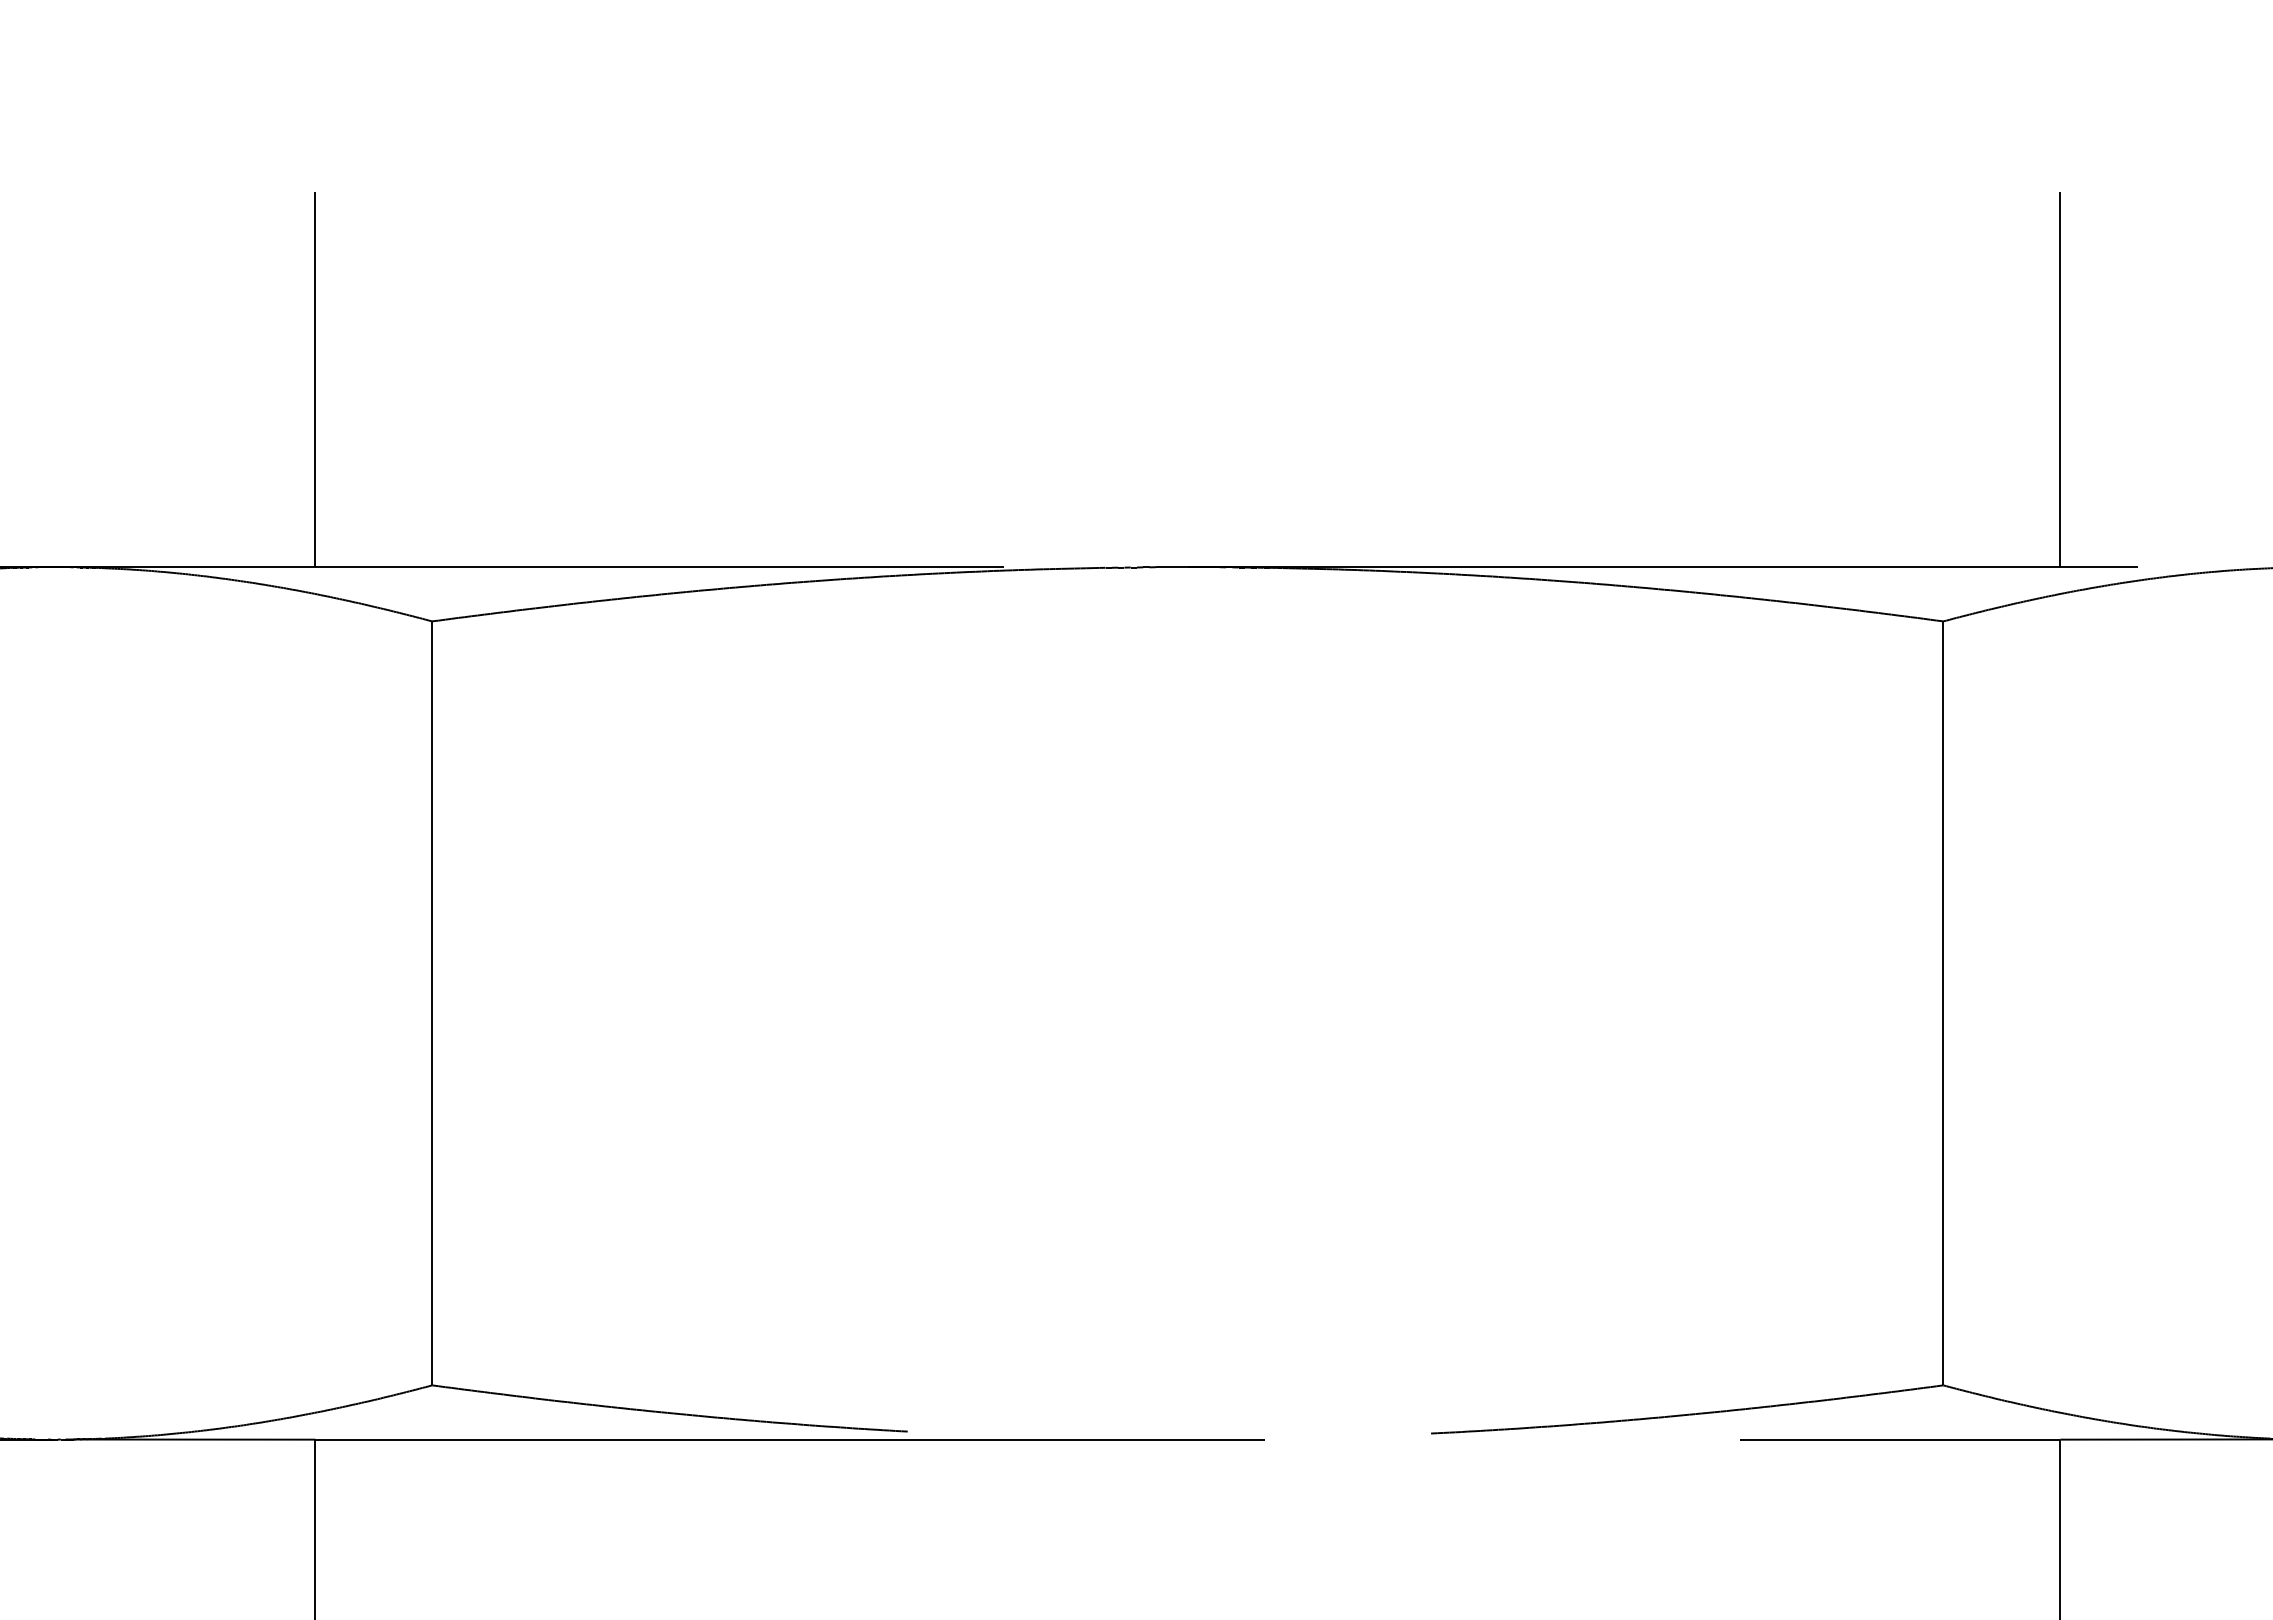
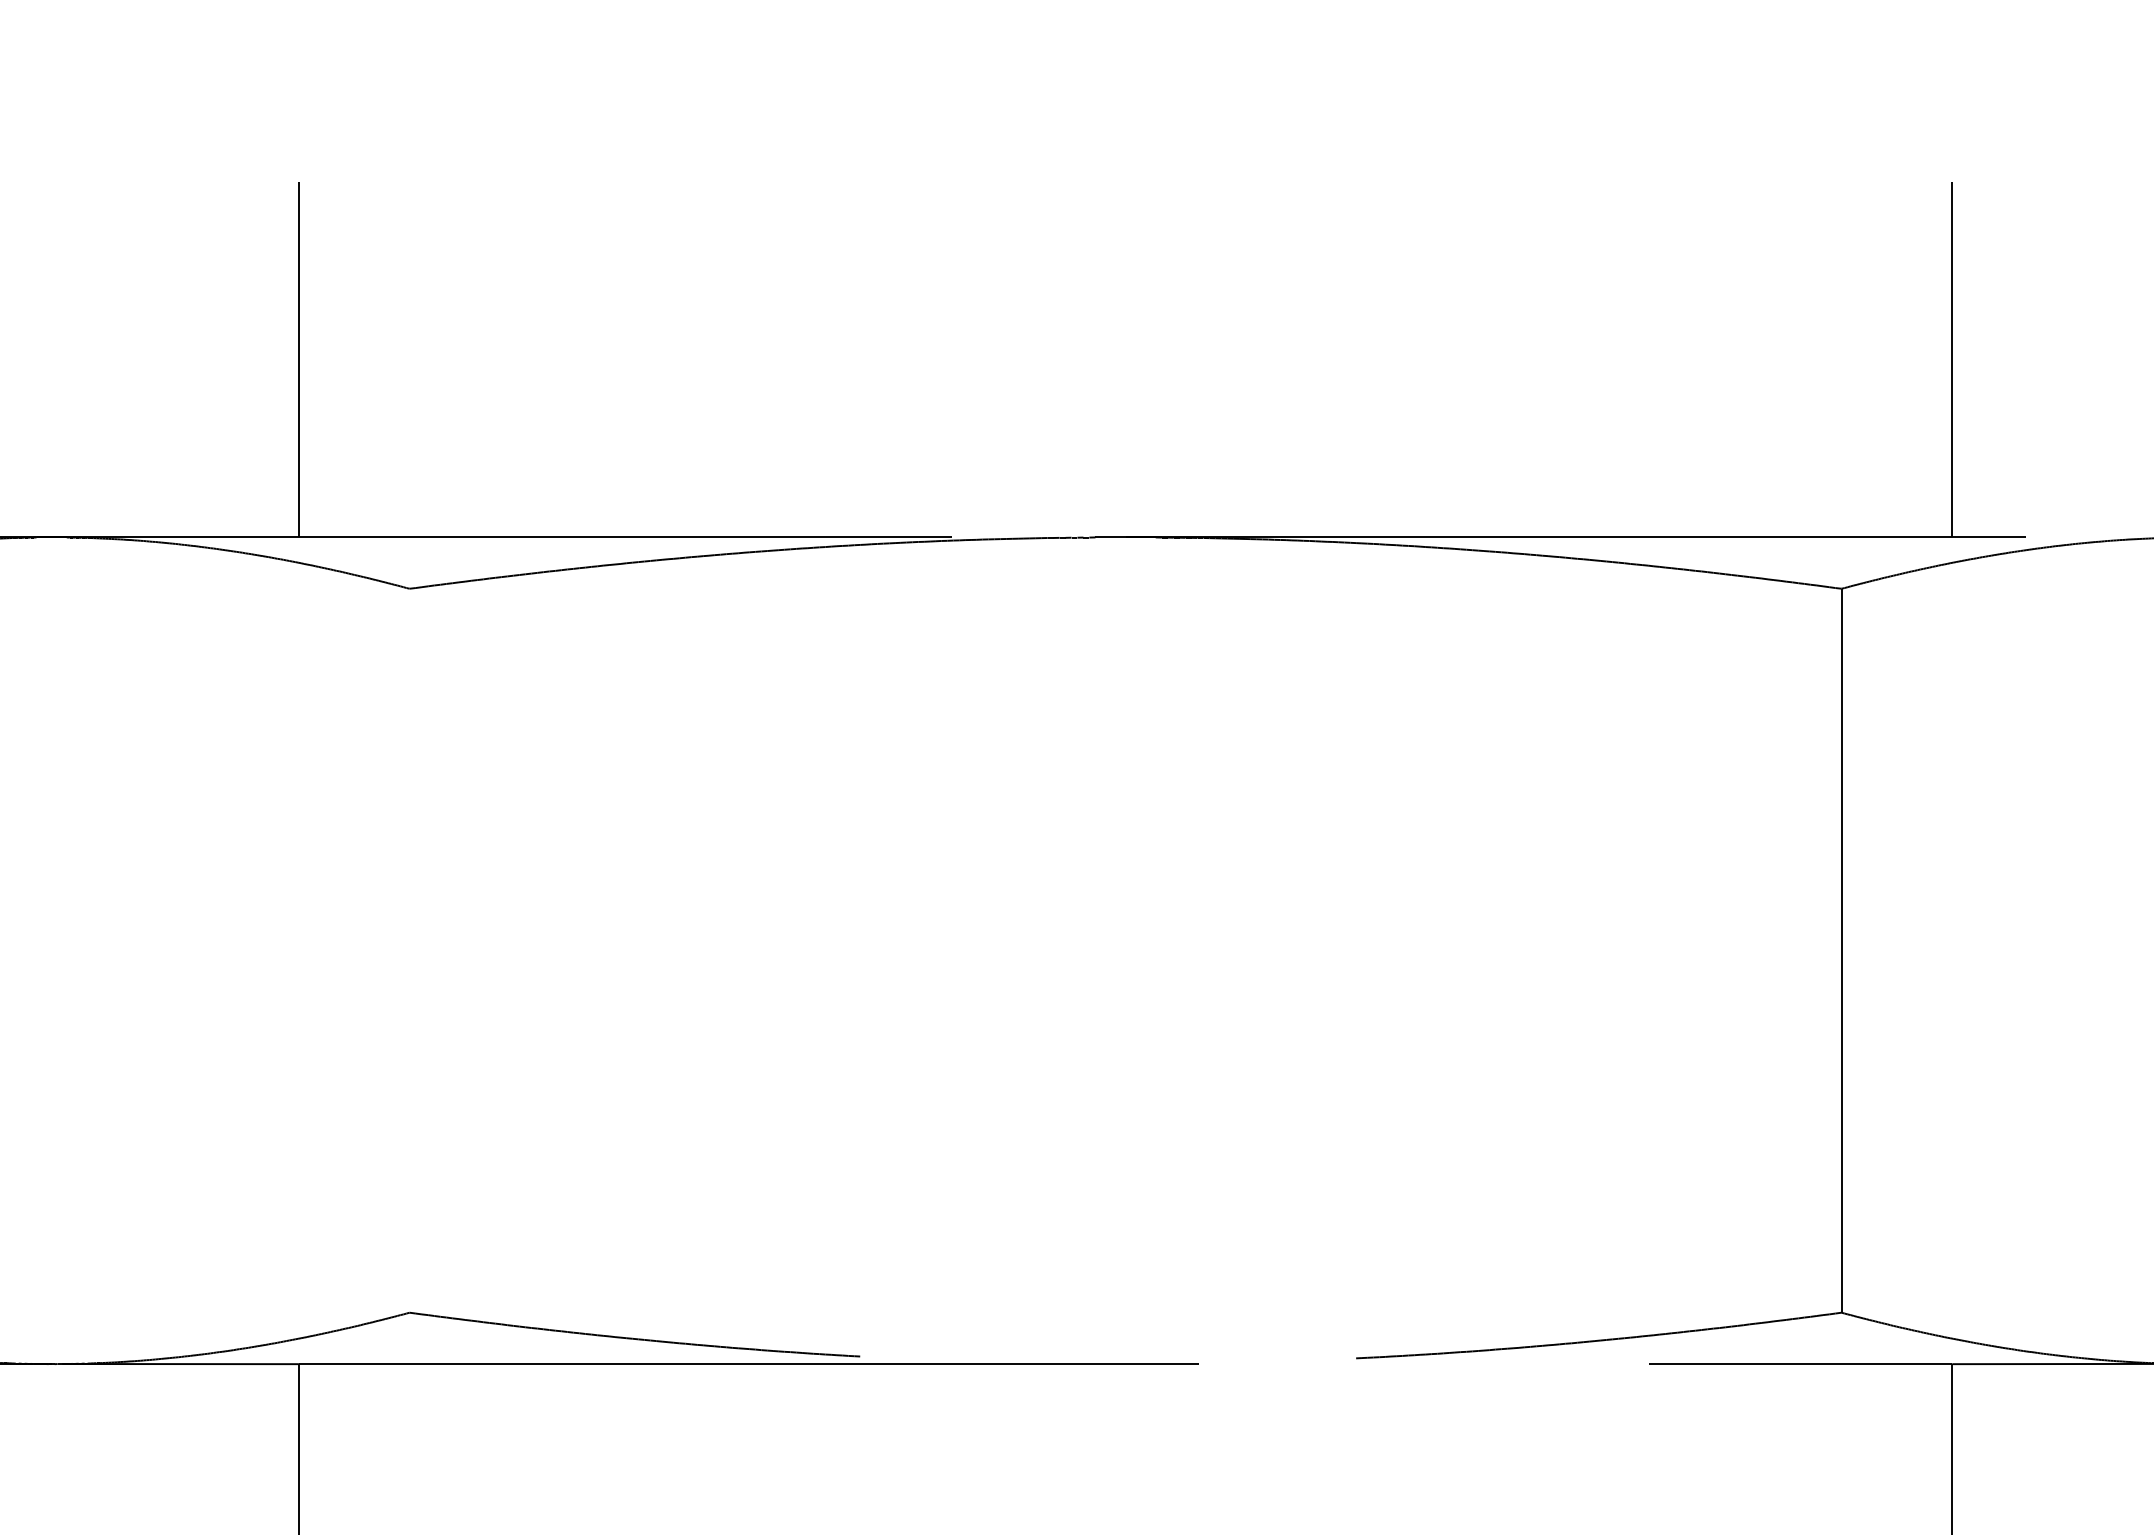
line: (432, 1003) -> (409, 950), removed

